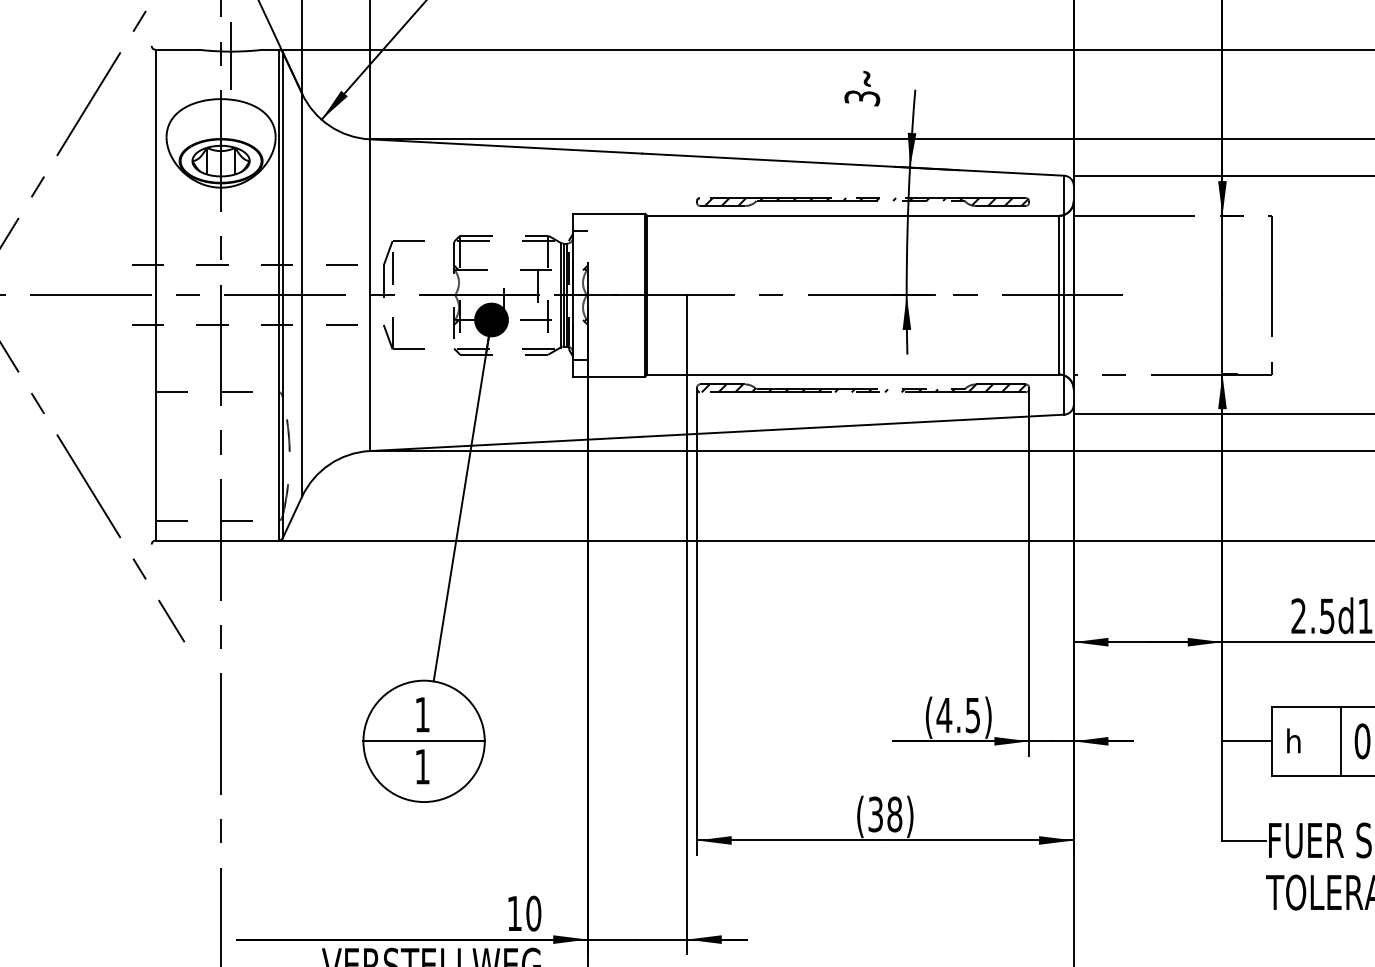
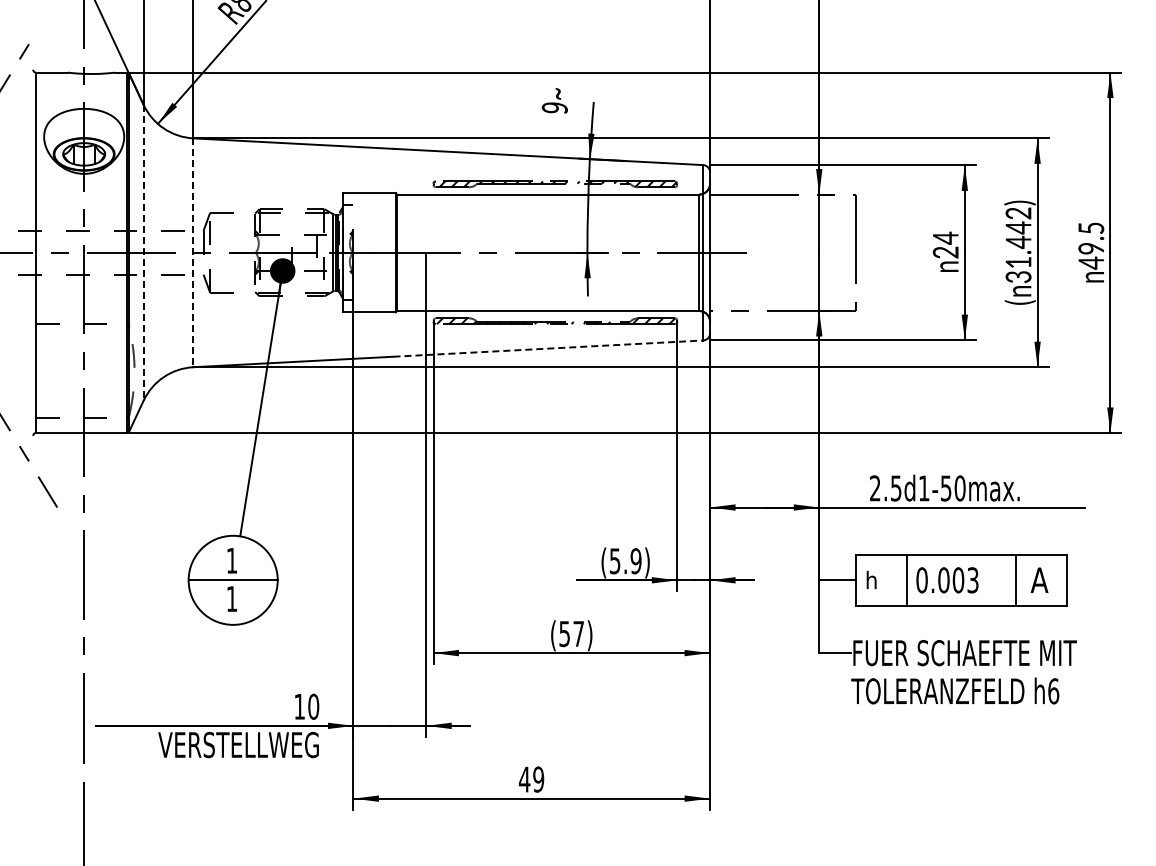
line: (231, 56) -> (91, 77), removed
text: (861, 98) -> (554, 108), 3 -> 9
line: (301, 294) -> (143, 252), solid -> dashed
line: (370, 296) -> (193, 253), solid -> dashed
line: (853, 425) -> (548, 348), solid -> dashed
text: (958, 715) -> (625, 561), (4.5) -> (5.9)
text: (886, 813) -> (572, 633), (38) -> (57)

